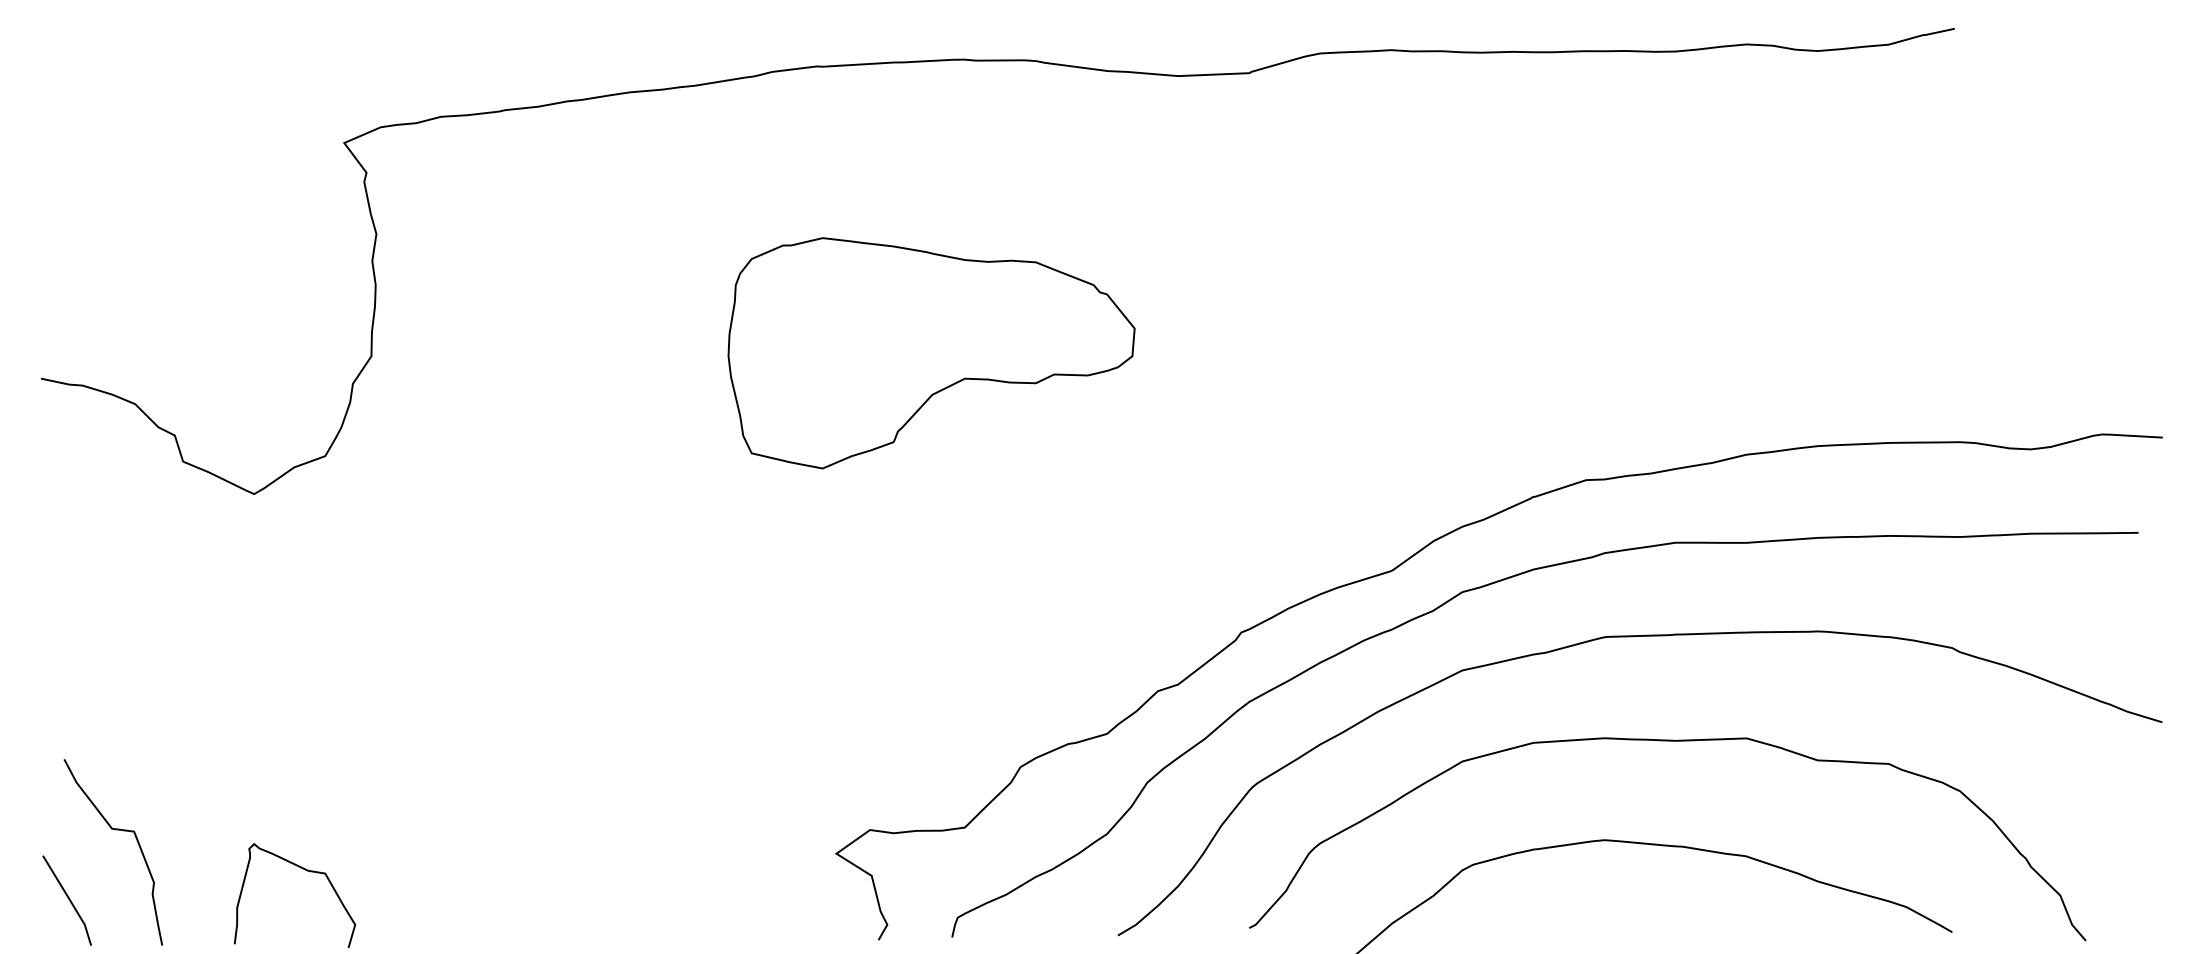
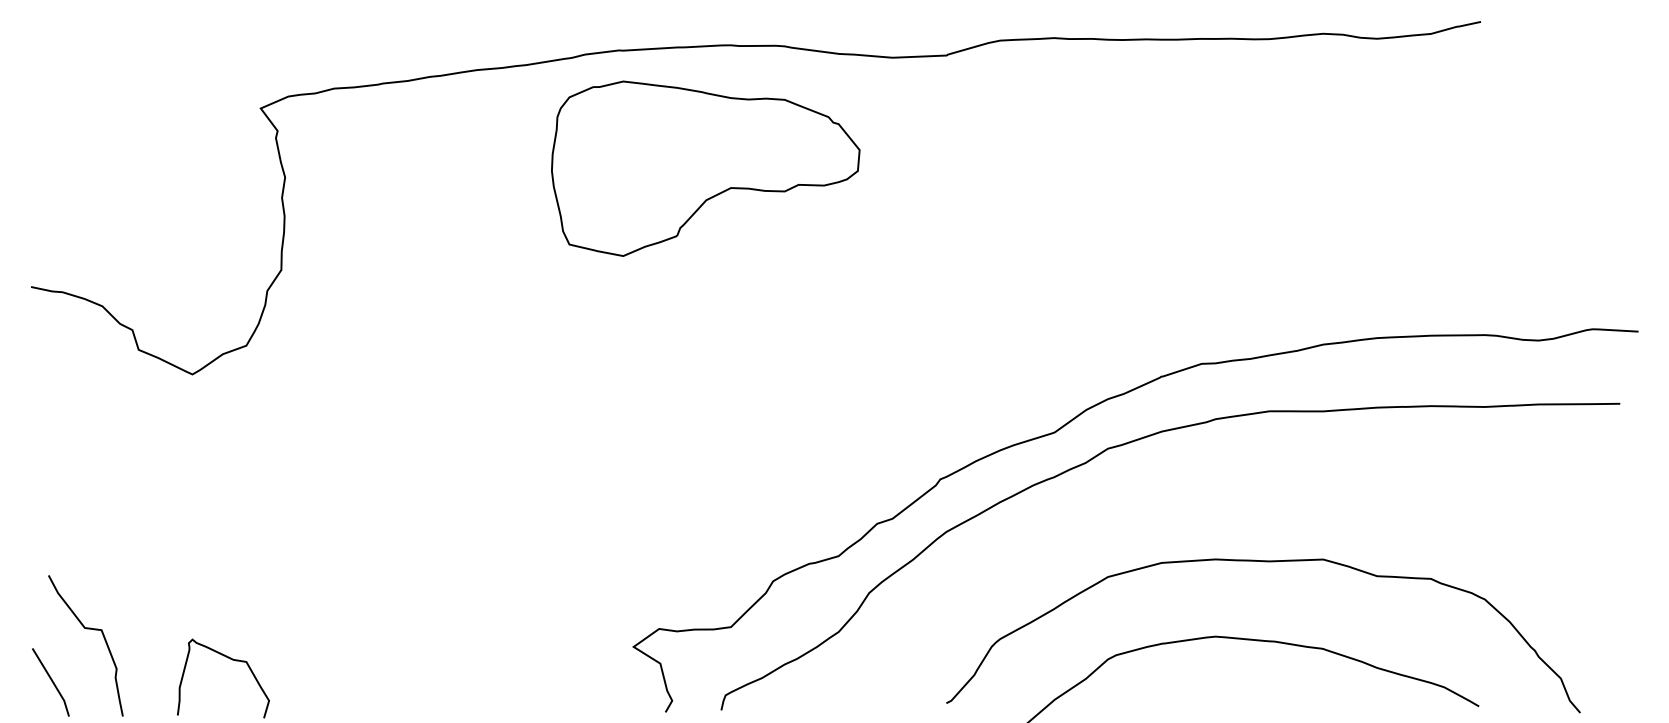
part: (931, 352) -> (705, 168), moved
curve: (1629, 638) -> (1234, 483), removed

